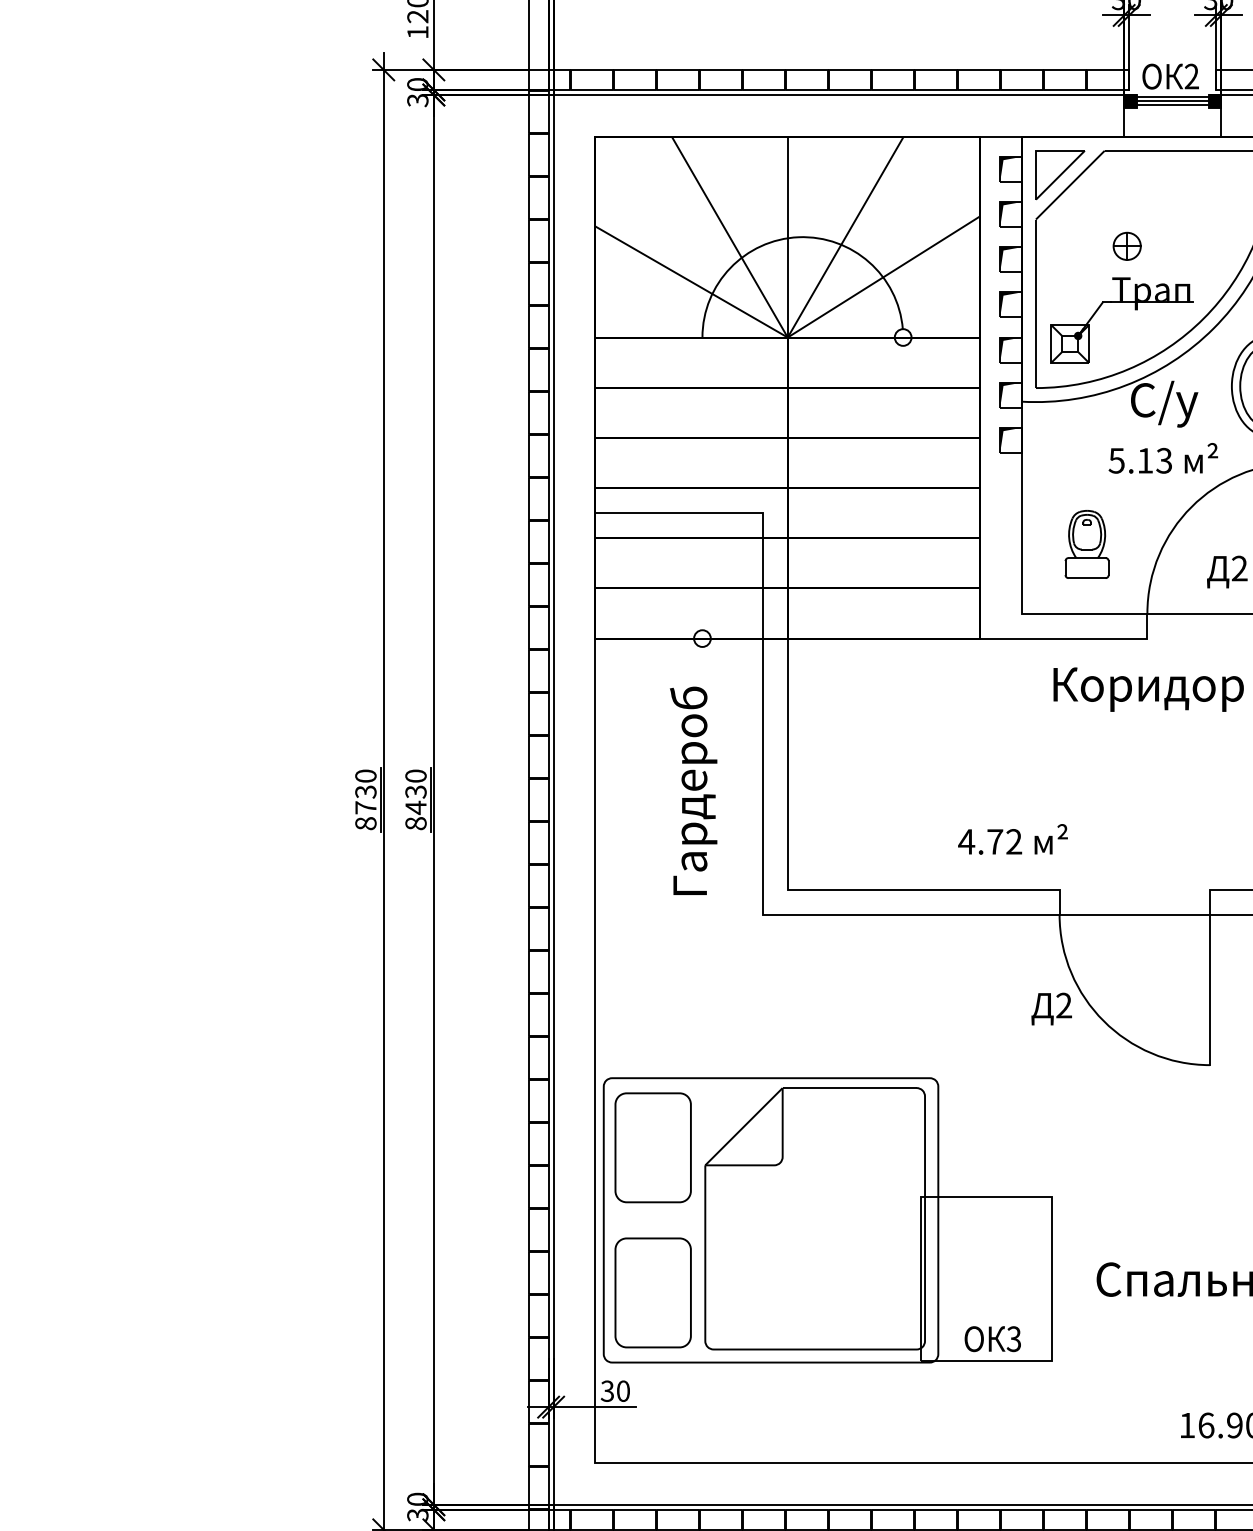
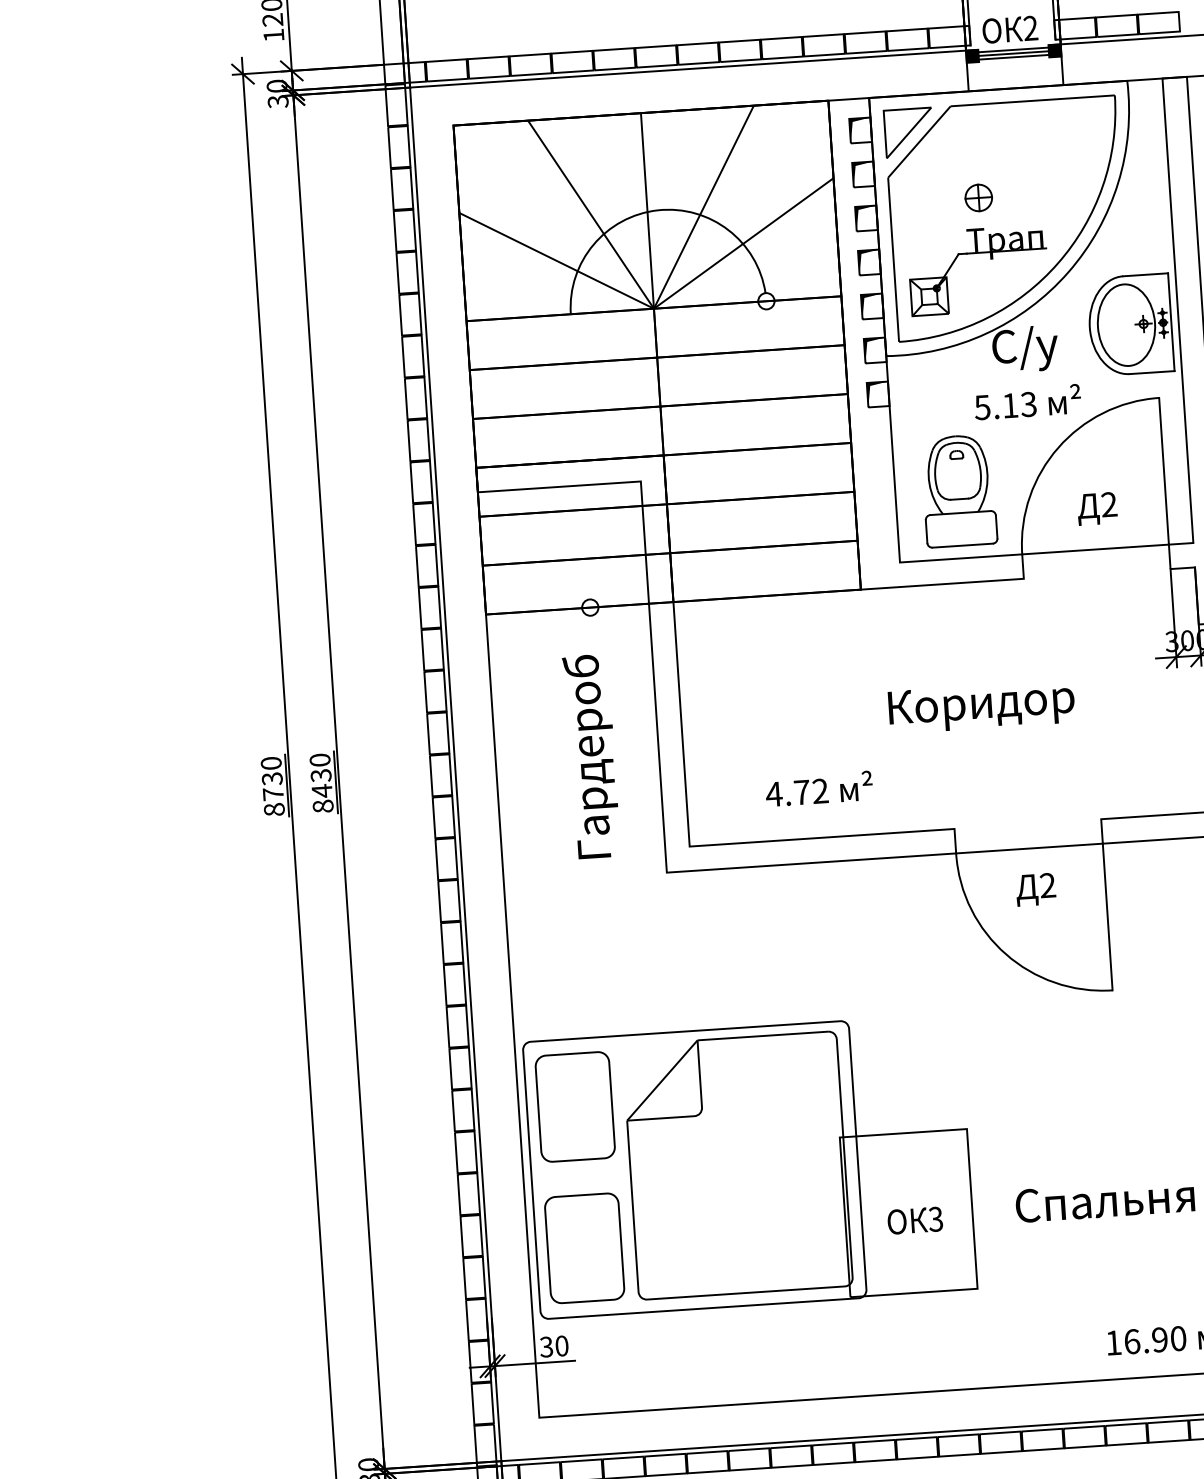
part: (1086, 544) -> (958, 491), size x1.67
text: (1148, 689) -> (981, 706), moved
text: (1012, 839) -> (818, 789), moved
text: (1051, 1008) -> (1035, 889), moved
text: (992, 1339) -> (914, 1221), moved

